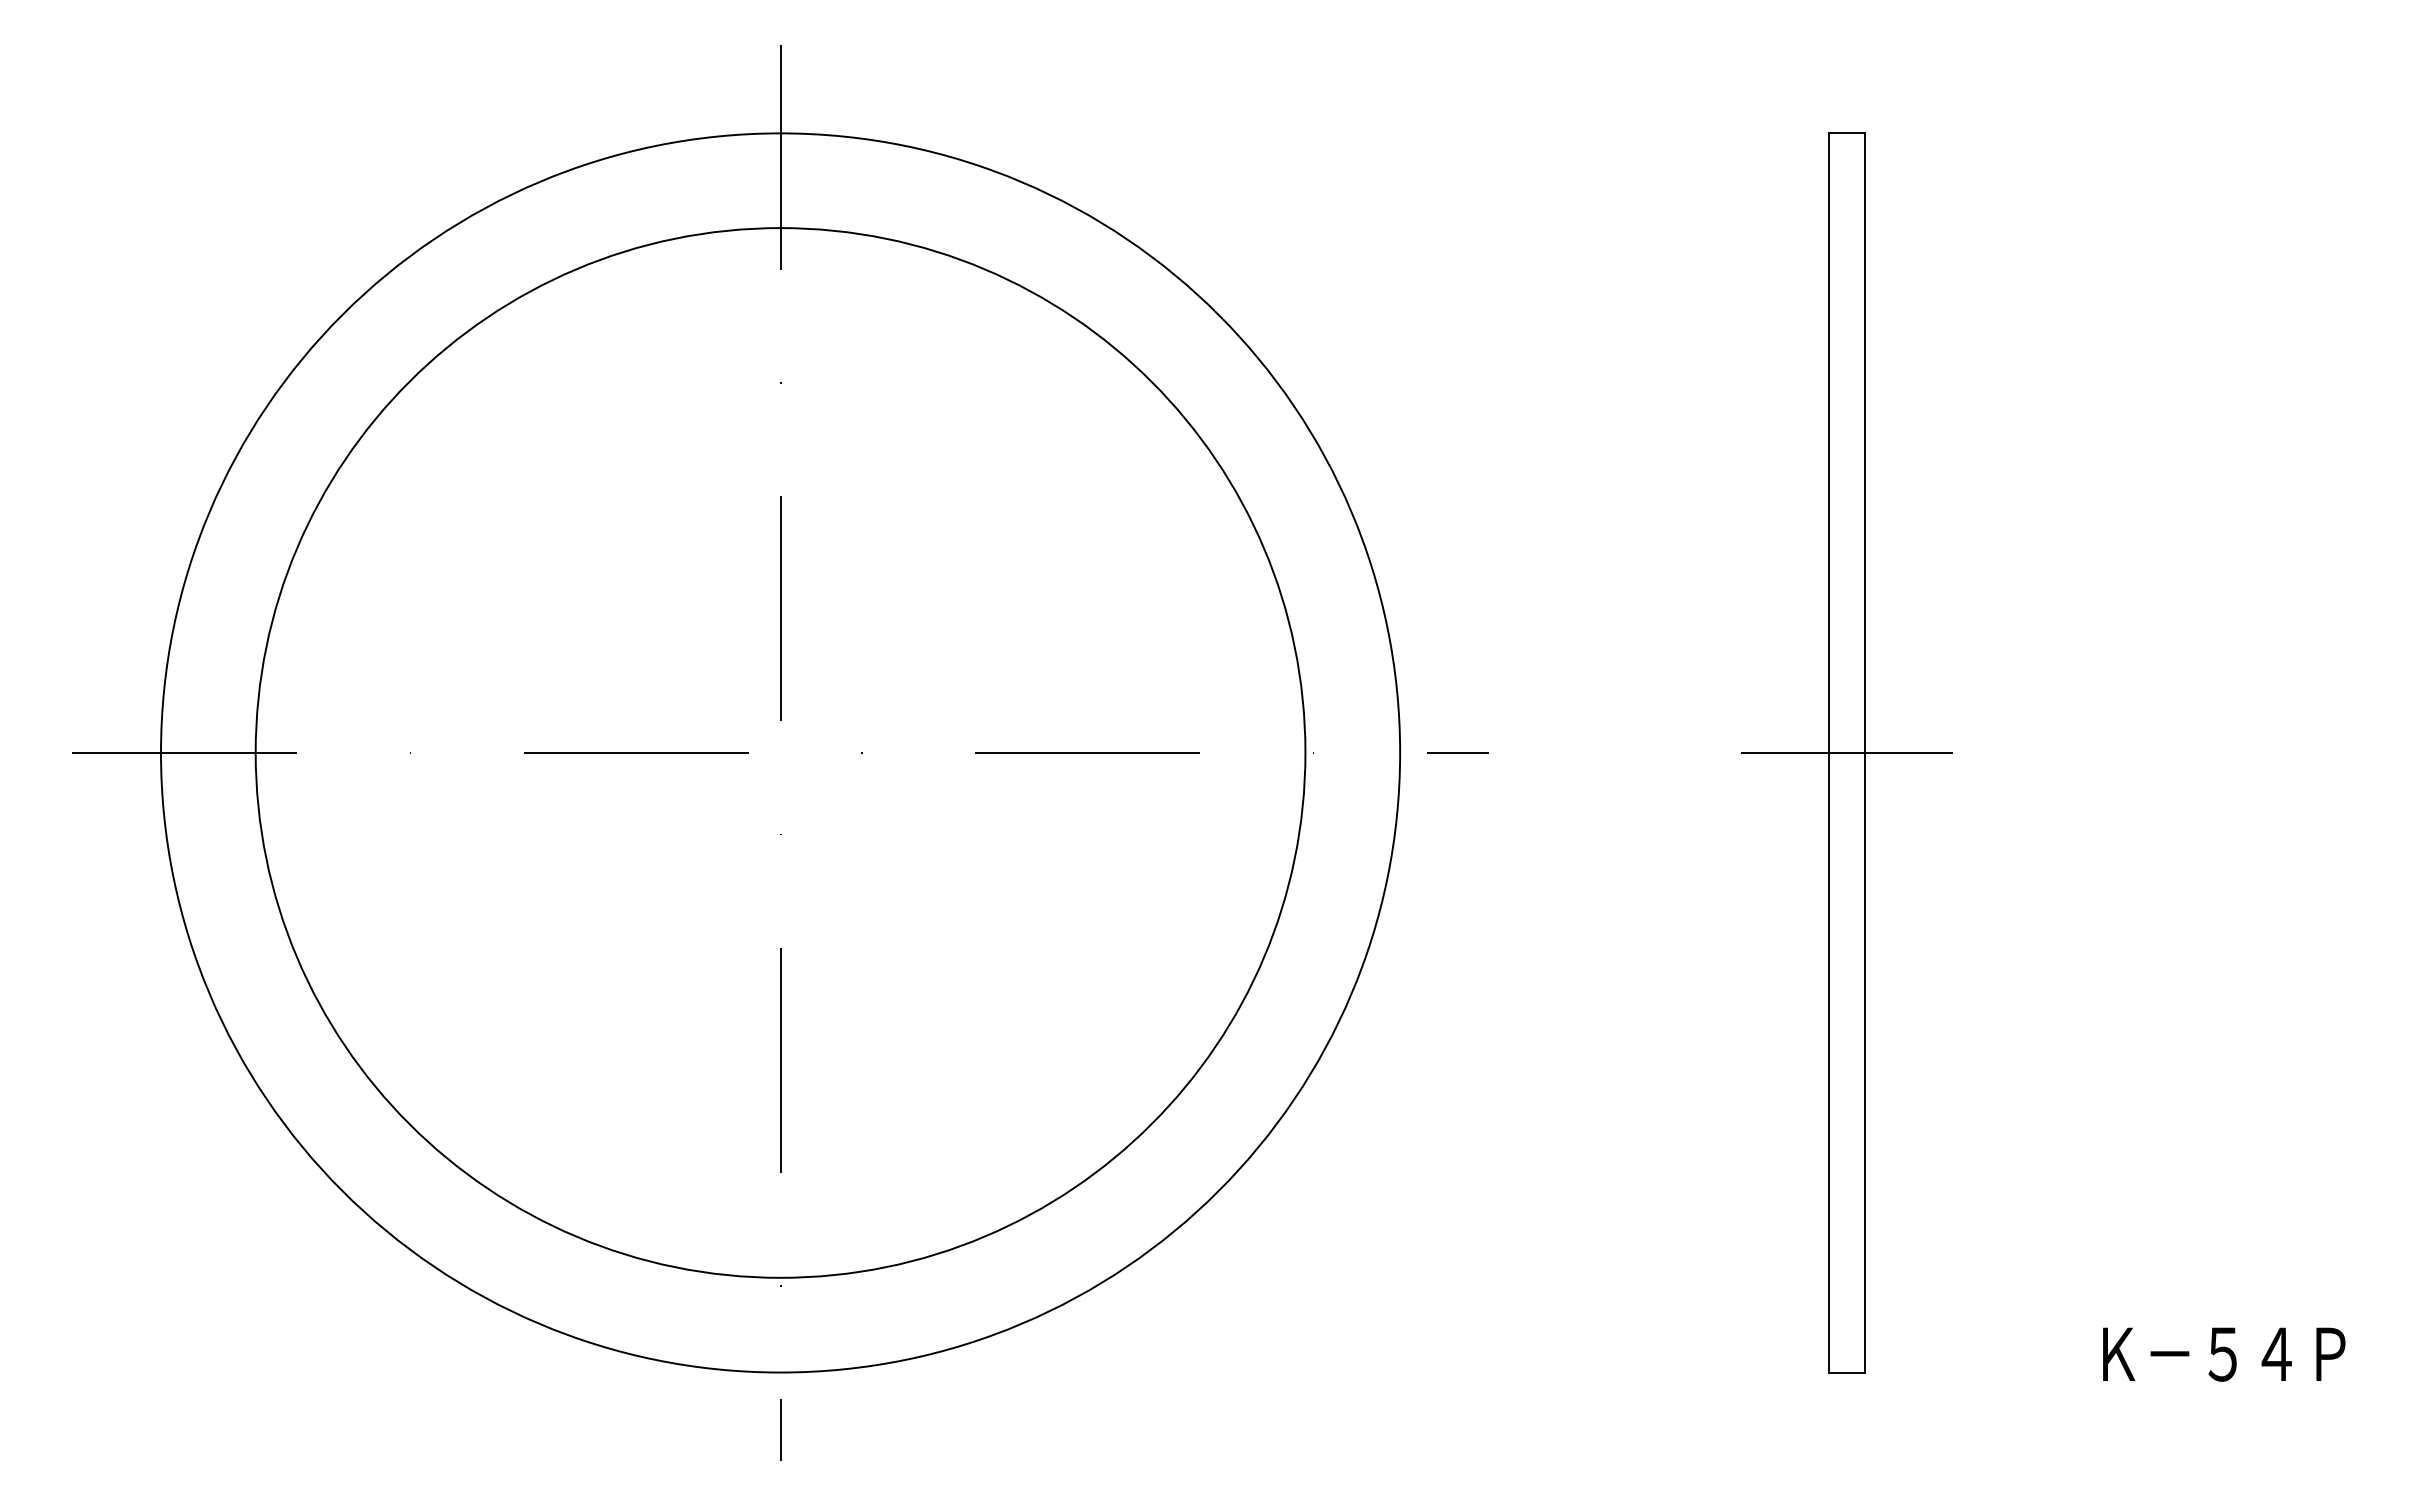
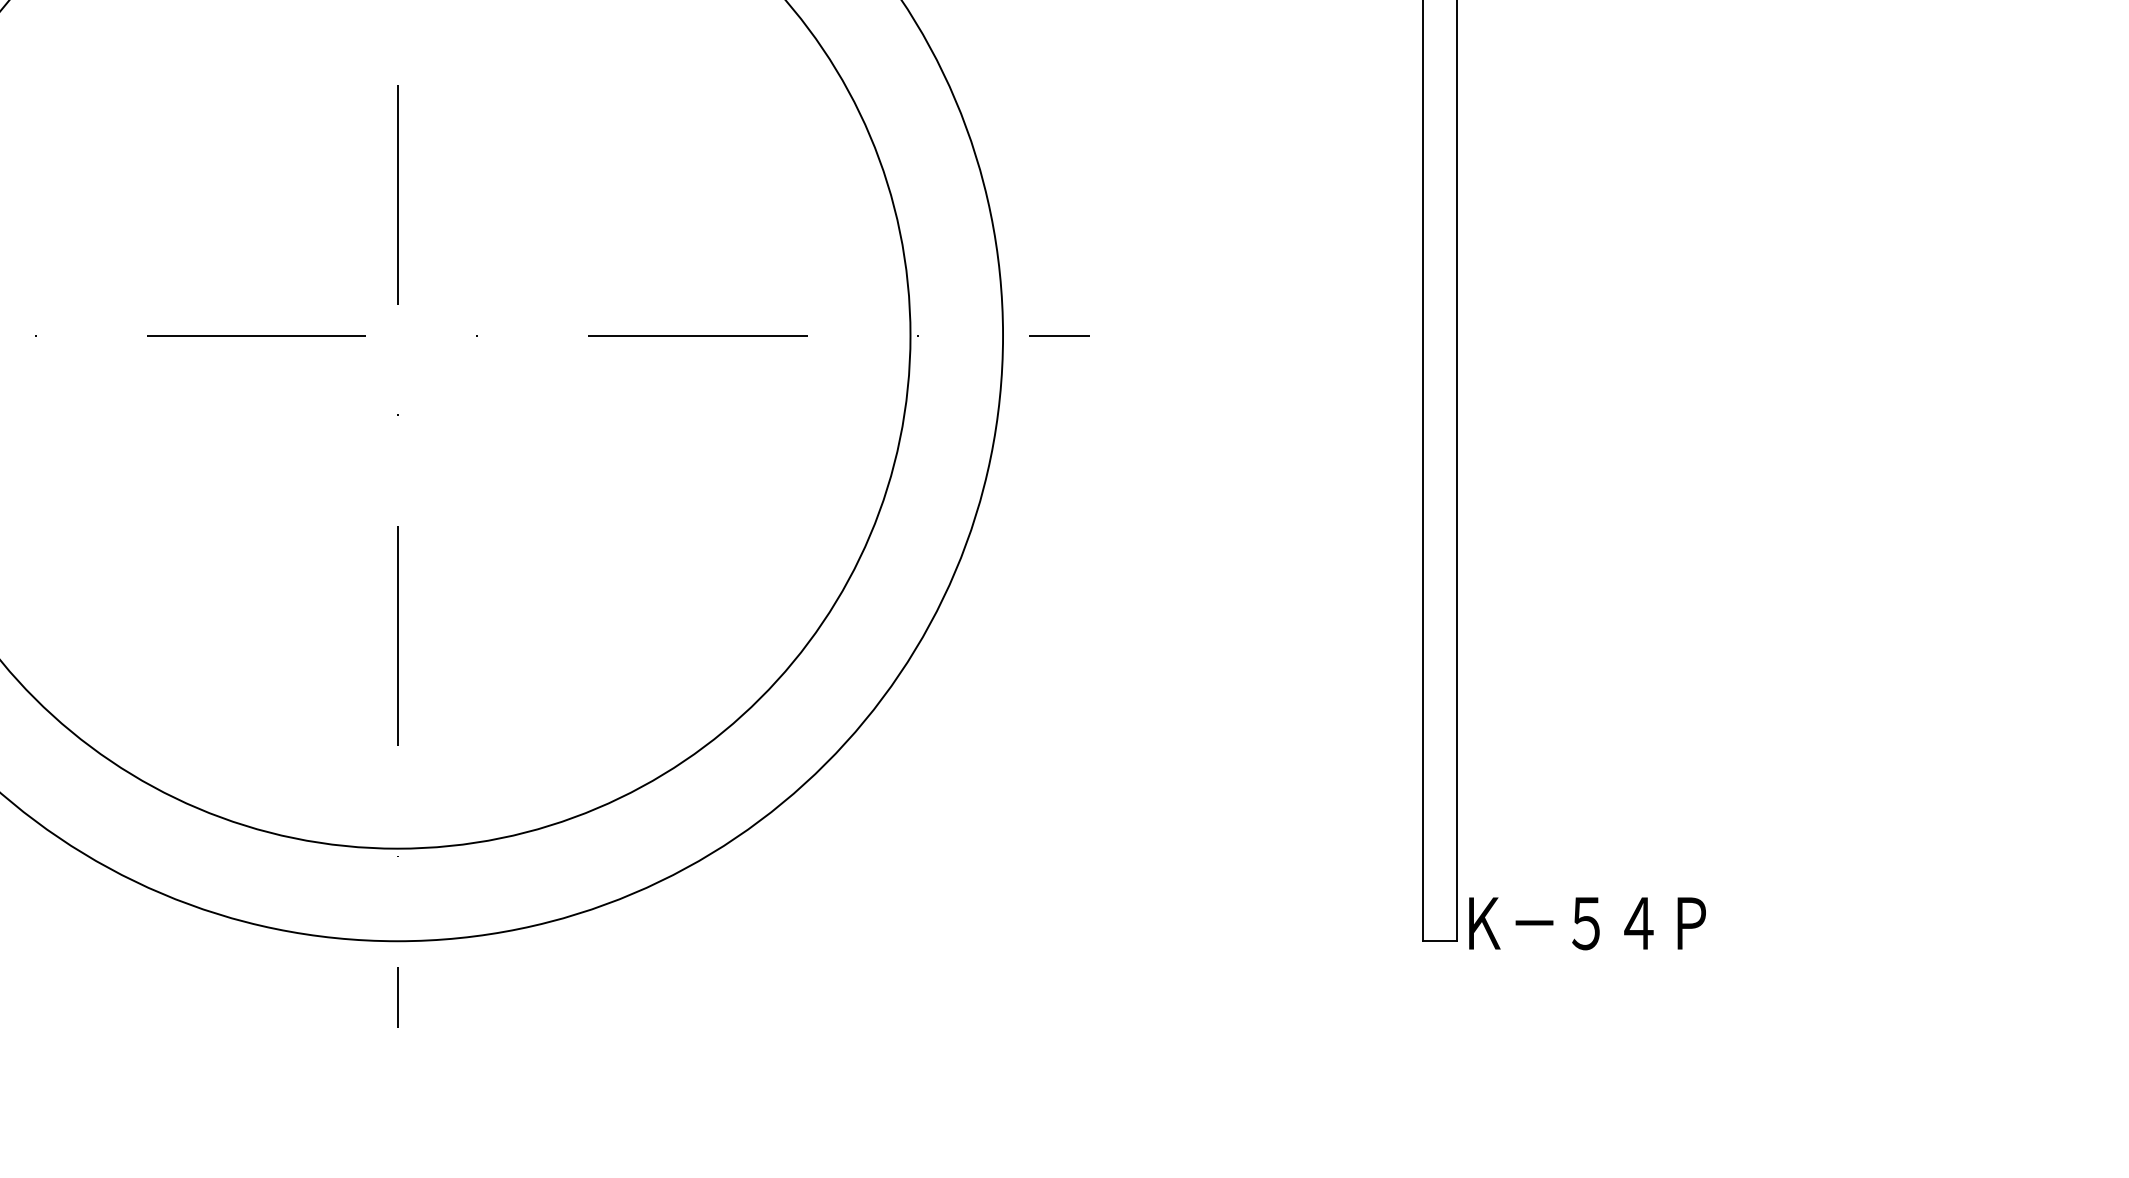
line: (1846, 752) -> (1439, 335), removed
text: (2224, 1354) -> (1587, 923), moved

